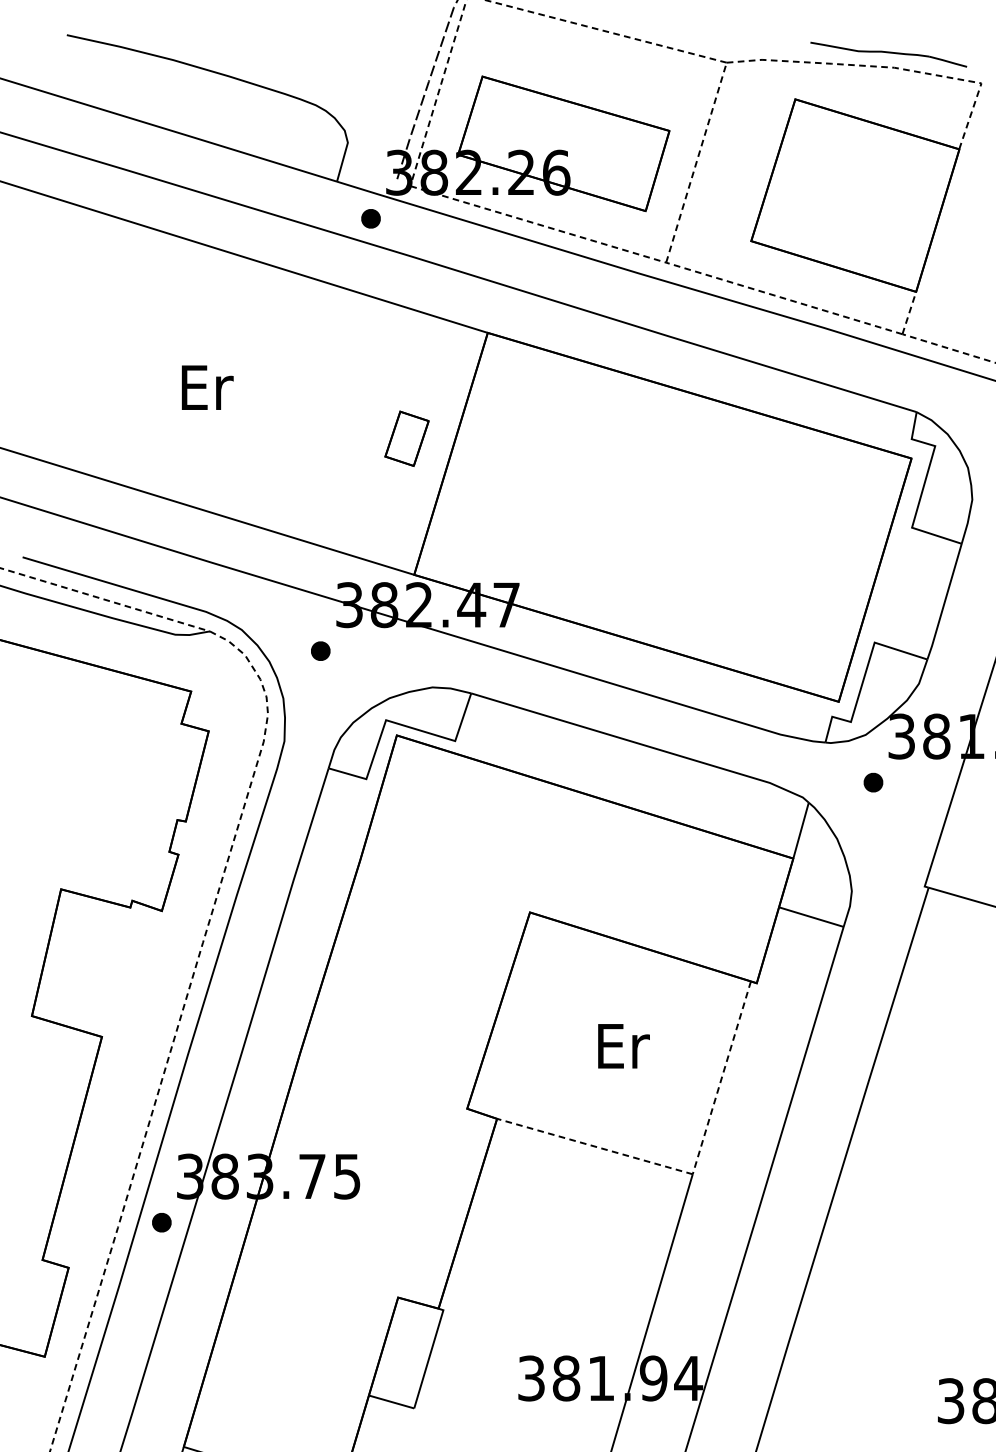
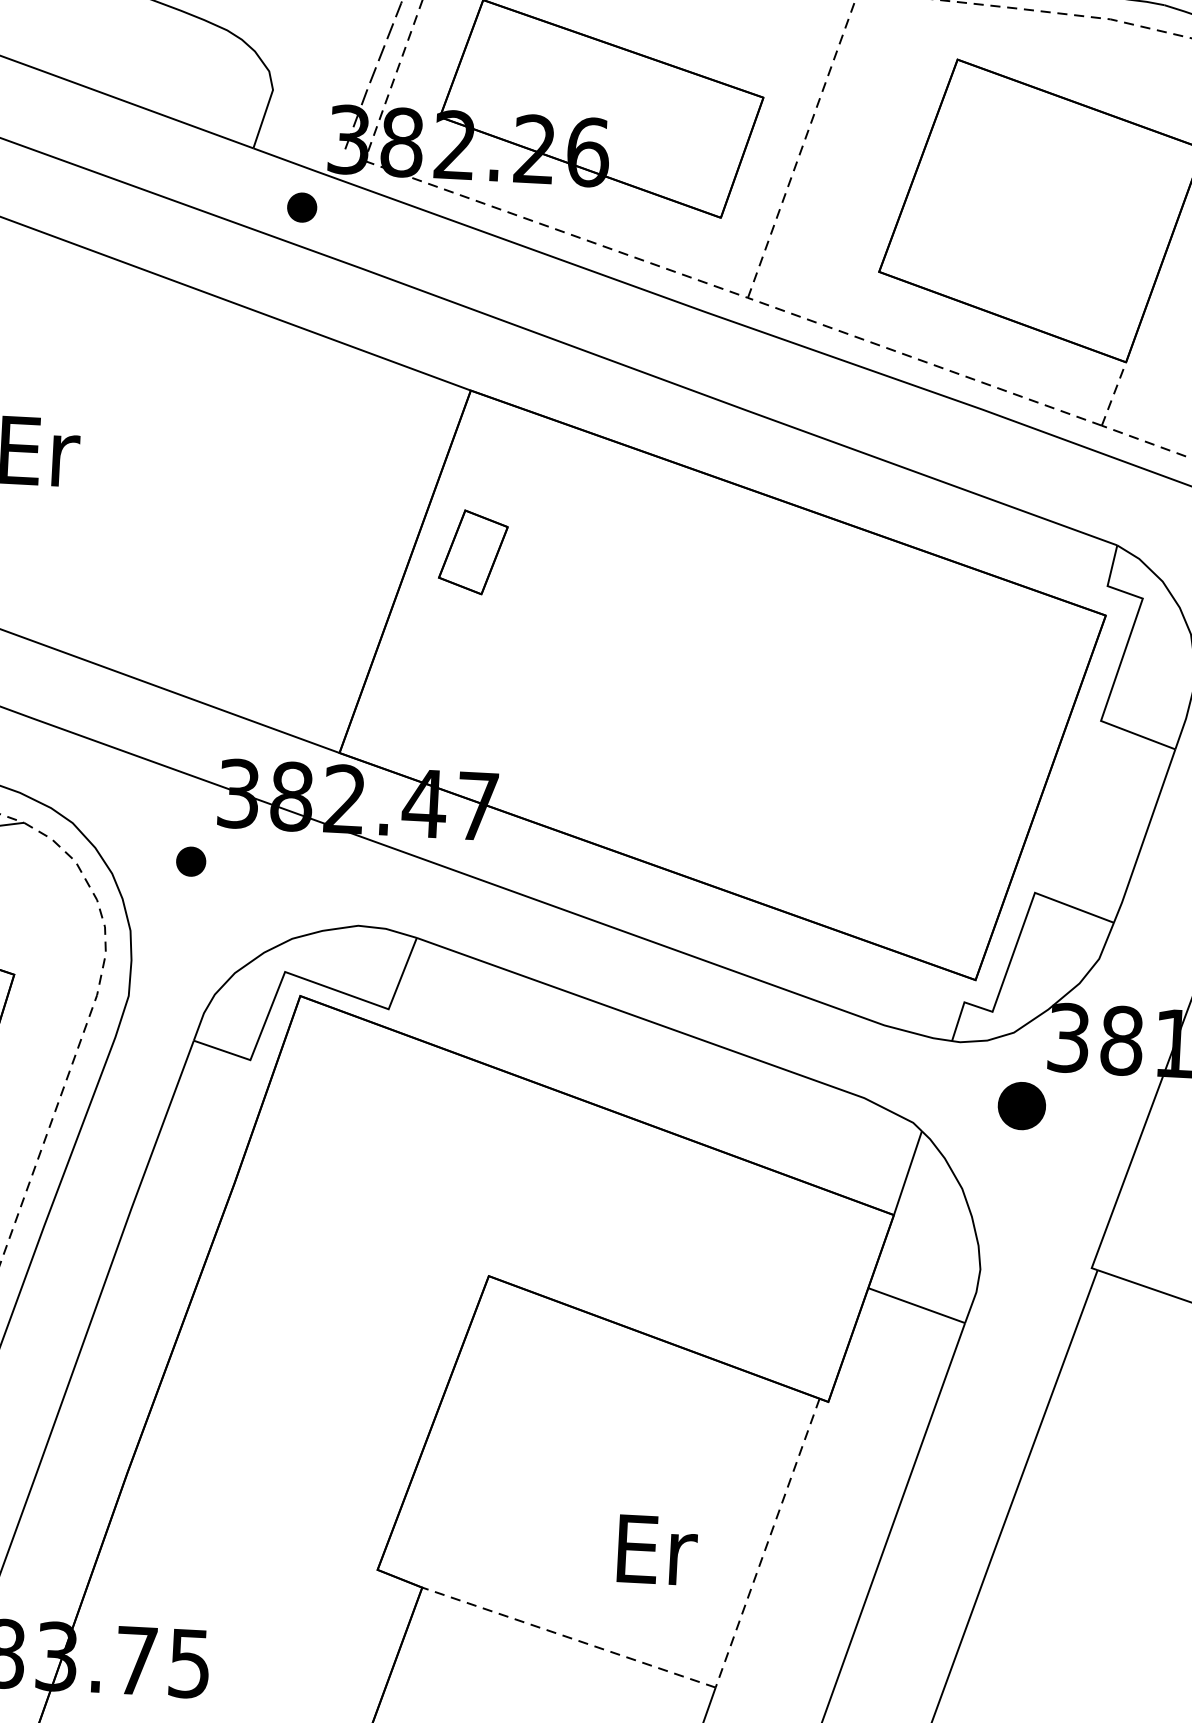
part: (406, 438) -> (472, 551), moved
part: (873, 782) -> (1022, 1105), size x1.6
text: (623, 1046) -> (656, 1550), moved

